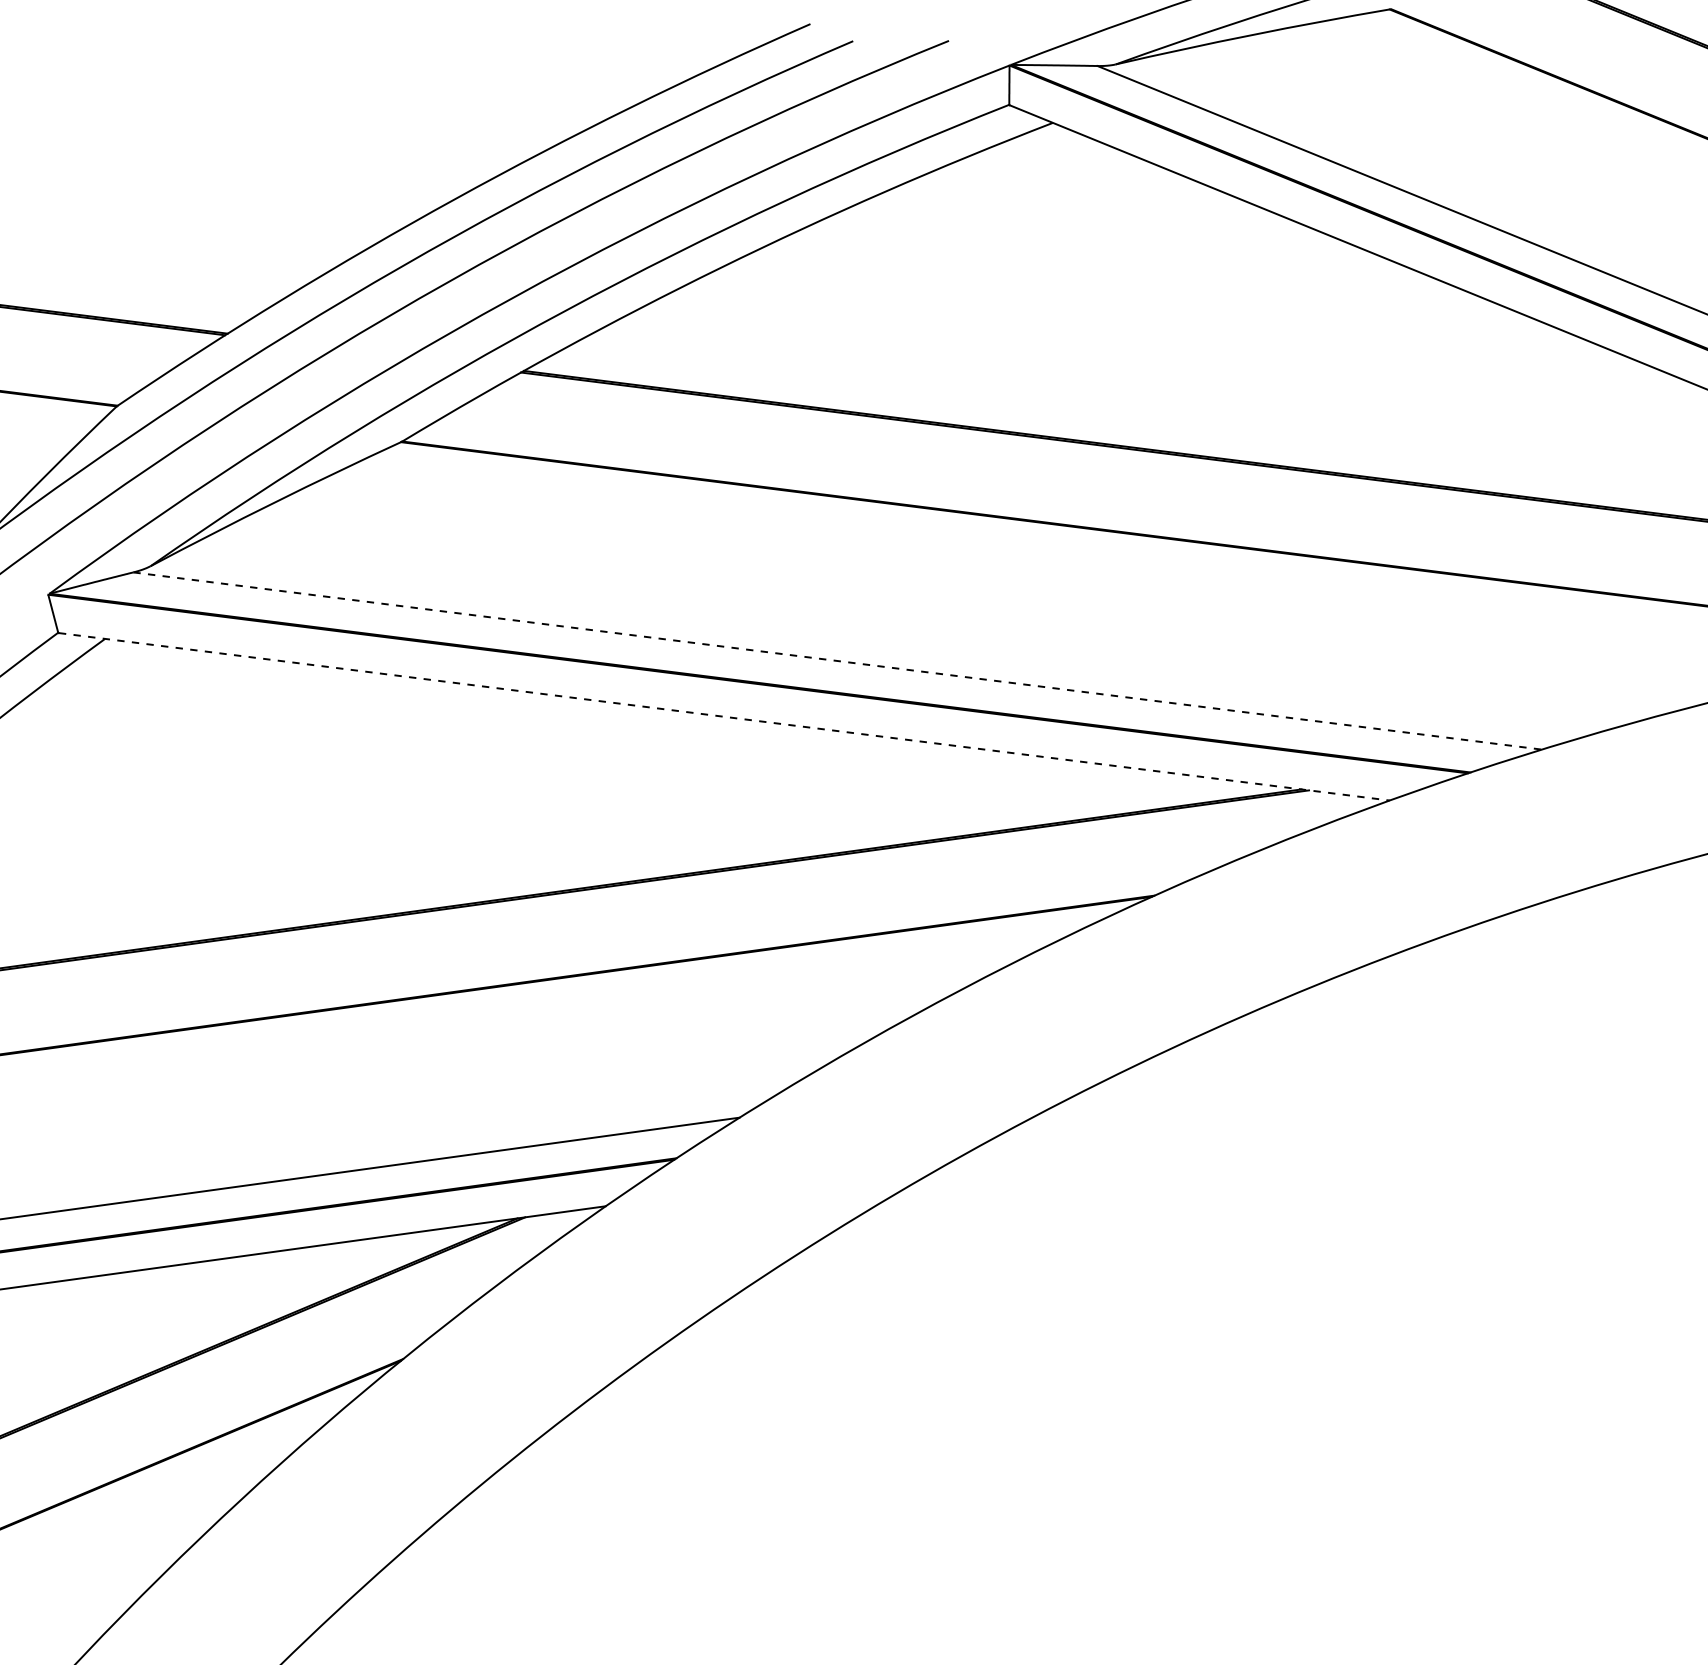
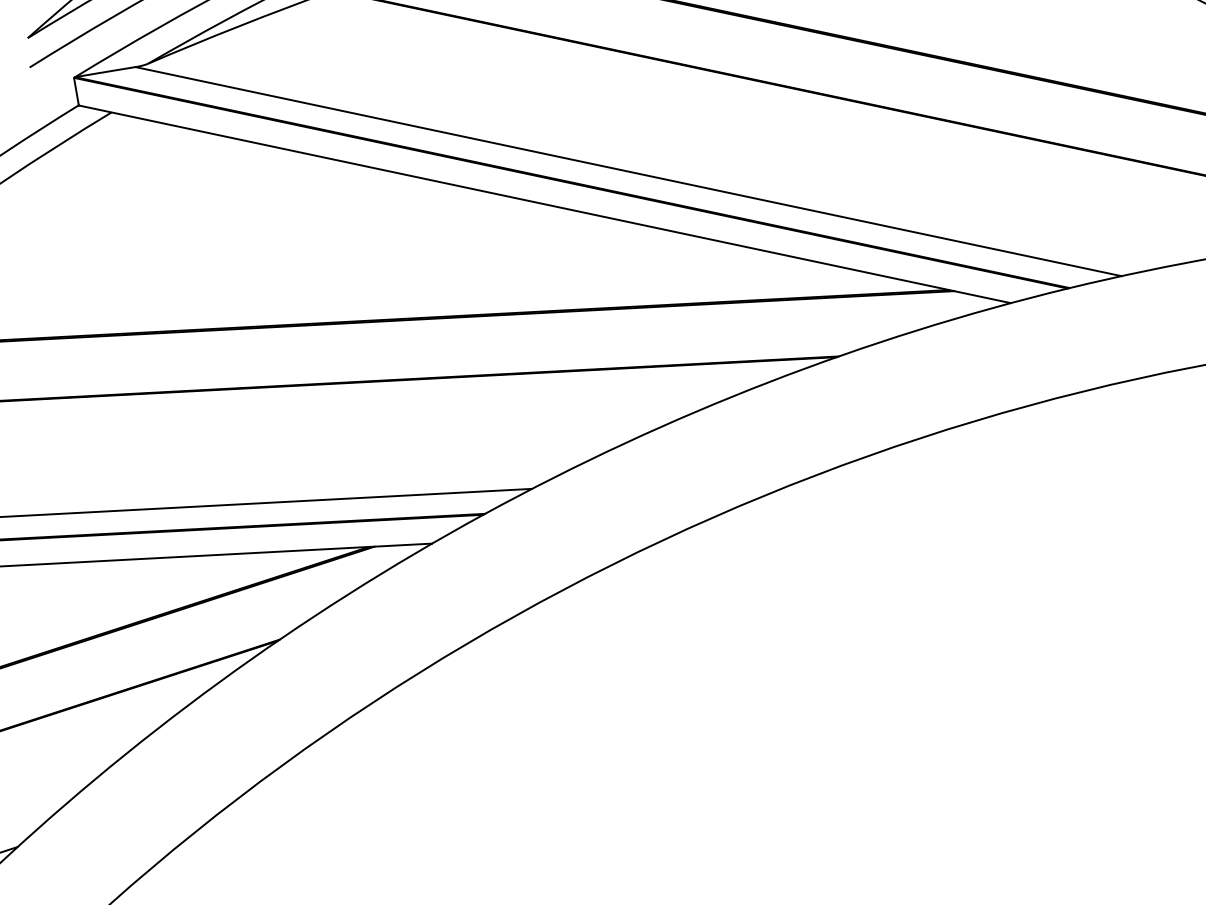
line: (837, 661) -> (628, 171), dashed -> solid
line: (724, 716) -> (545, 204), dashed -> solid

